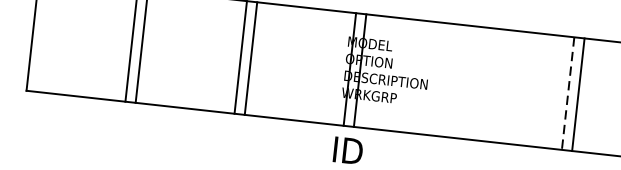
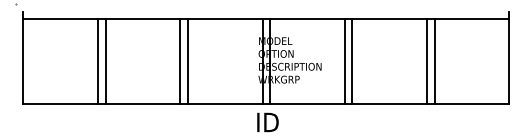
line: (458, 81) -> (344, 61), added
line: (469, 82) -> (352, 61), added
line: (568, 94) -> (427, 62), dashed -> solid

